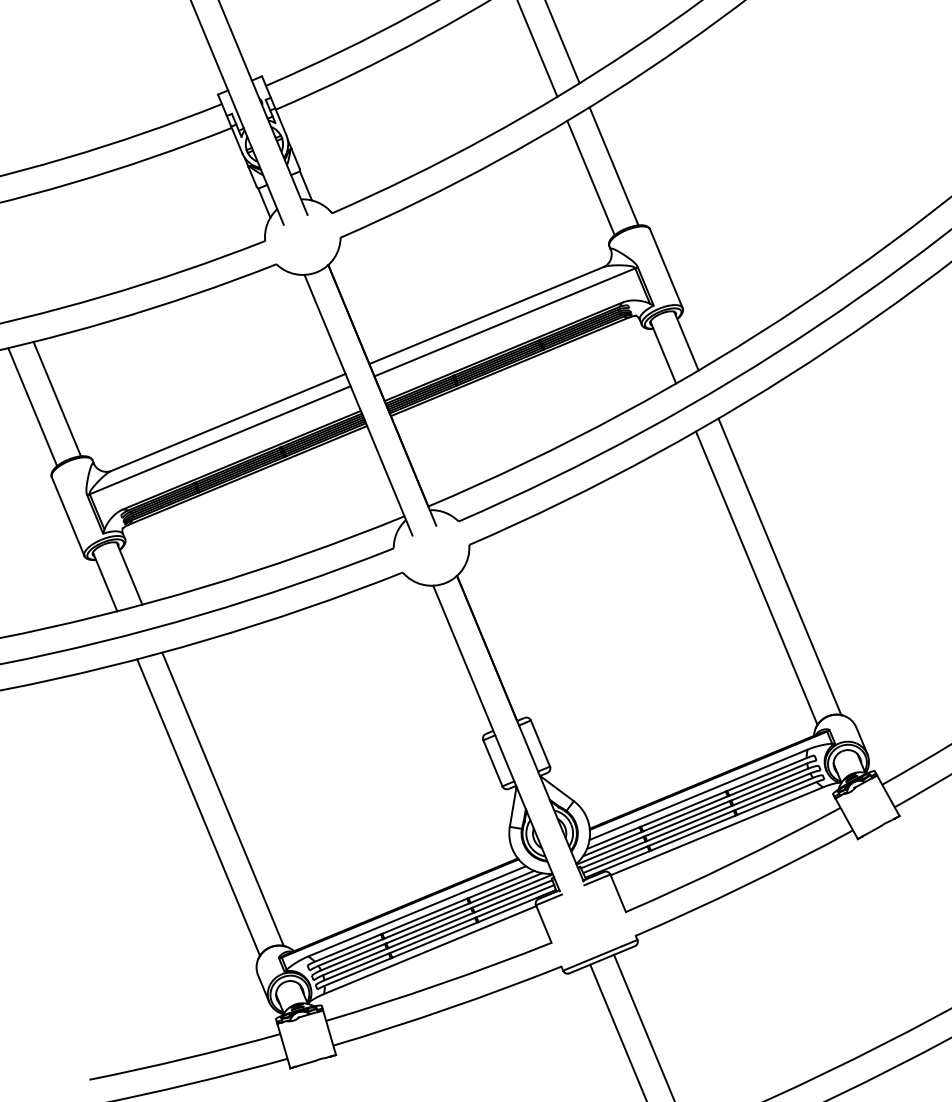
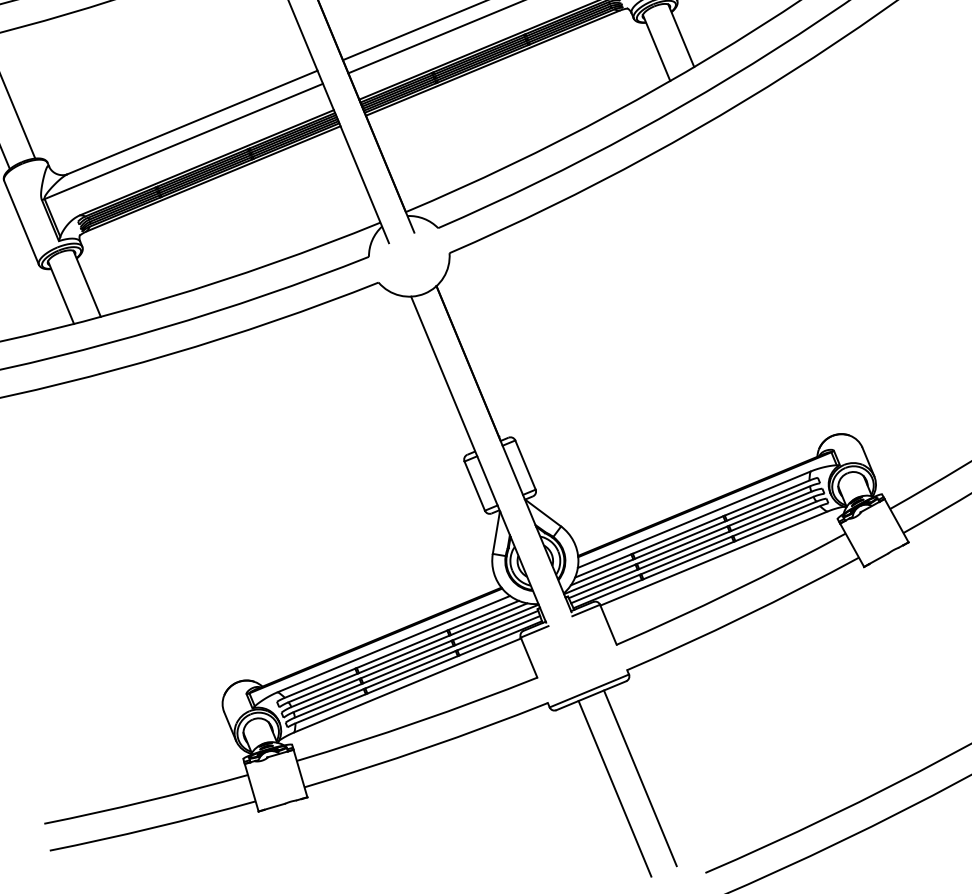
line: (779, 566) -> (780, 276), removed
line: (756, 578) -> (755, 288), removed
line: (222, 799) -> (186, 524), removed
line: (198, 807) -> (160, 533), removed

